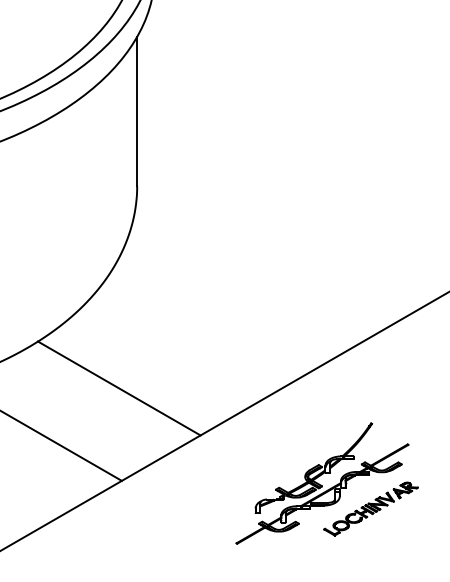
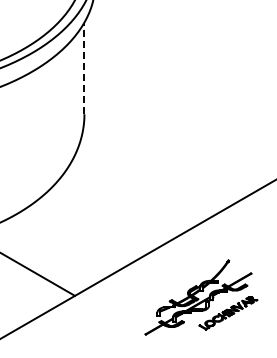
line: (137, 111) -> (84, 68), solid -> dashed
line: (119, 387) -> (73, 238), removed

